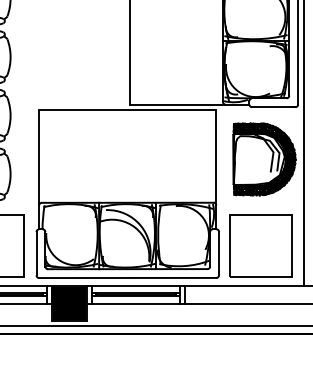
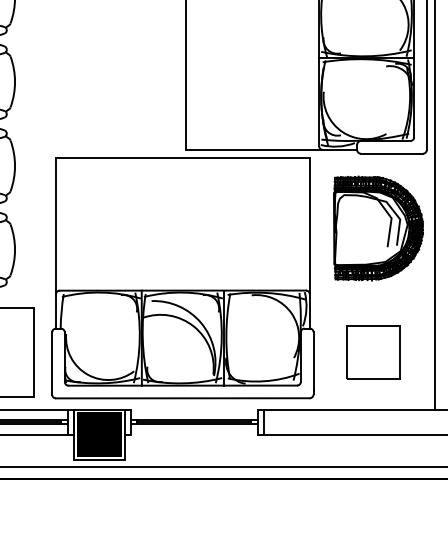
part: (260, 245) -> (372, 351), size x0.6
line: (135, 285) -> (193, 409), removed
line: (135, 303) -> (193, 434), removed

